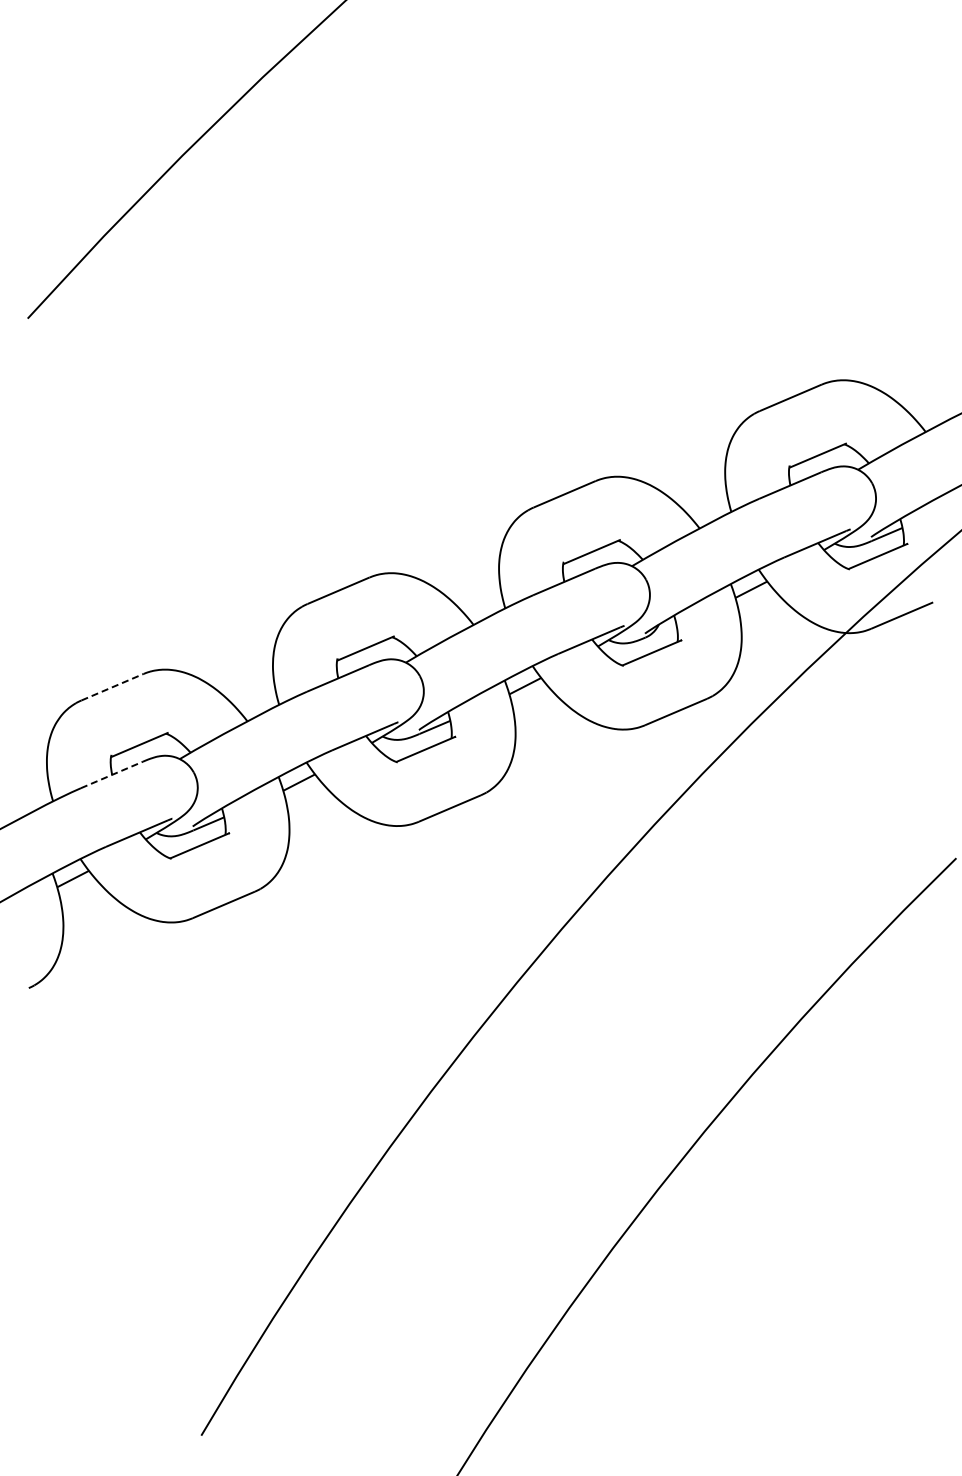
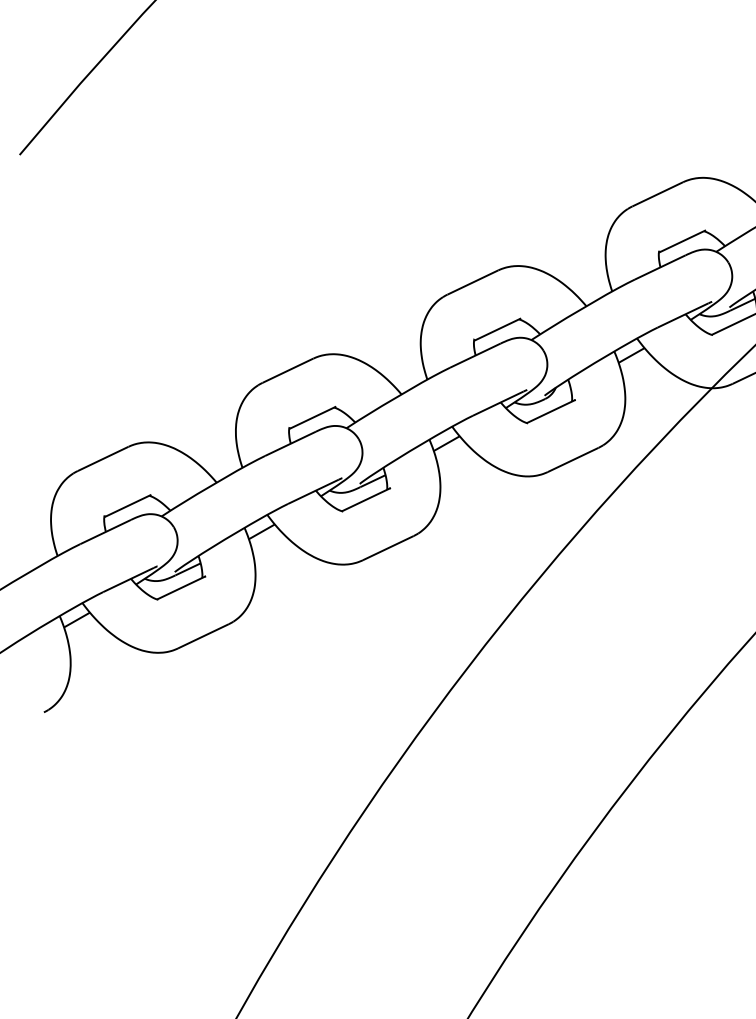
line: (112, 687) -> (103, 459), dashed -> solid
line: (111, 774) -> (105, 531), dashed -> solid

